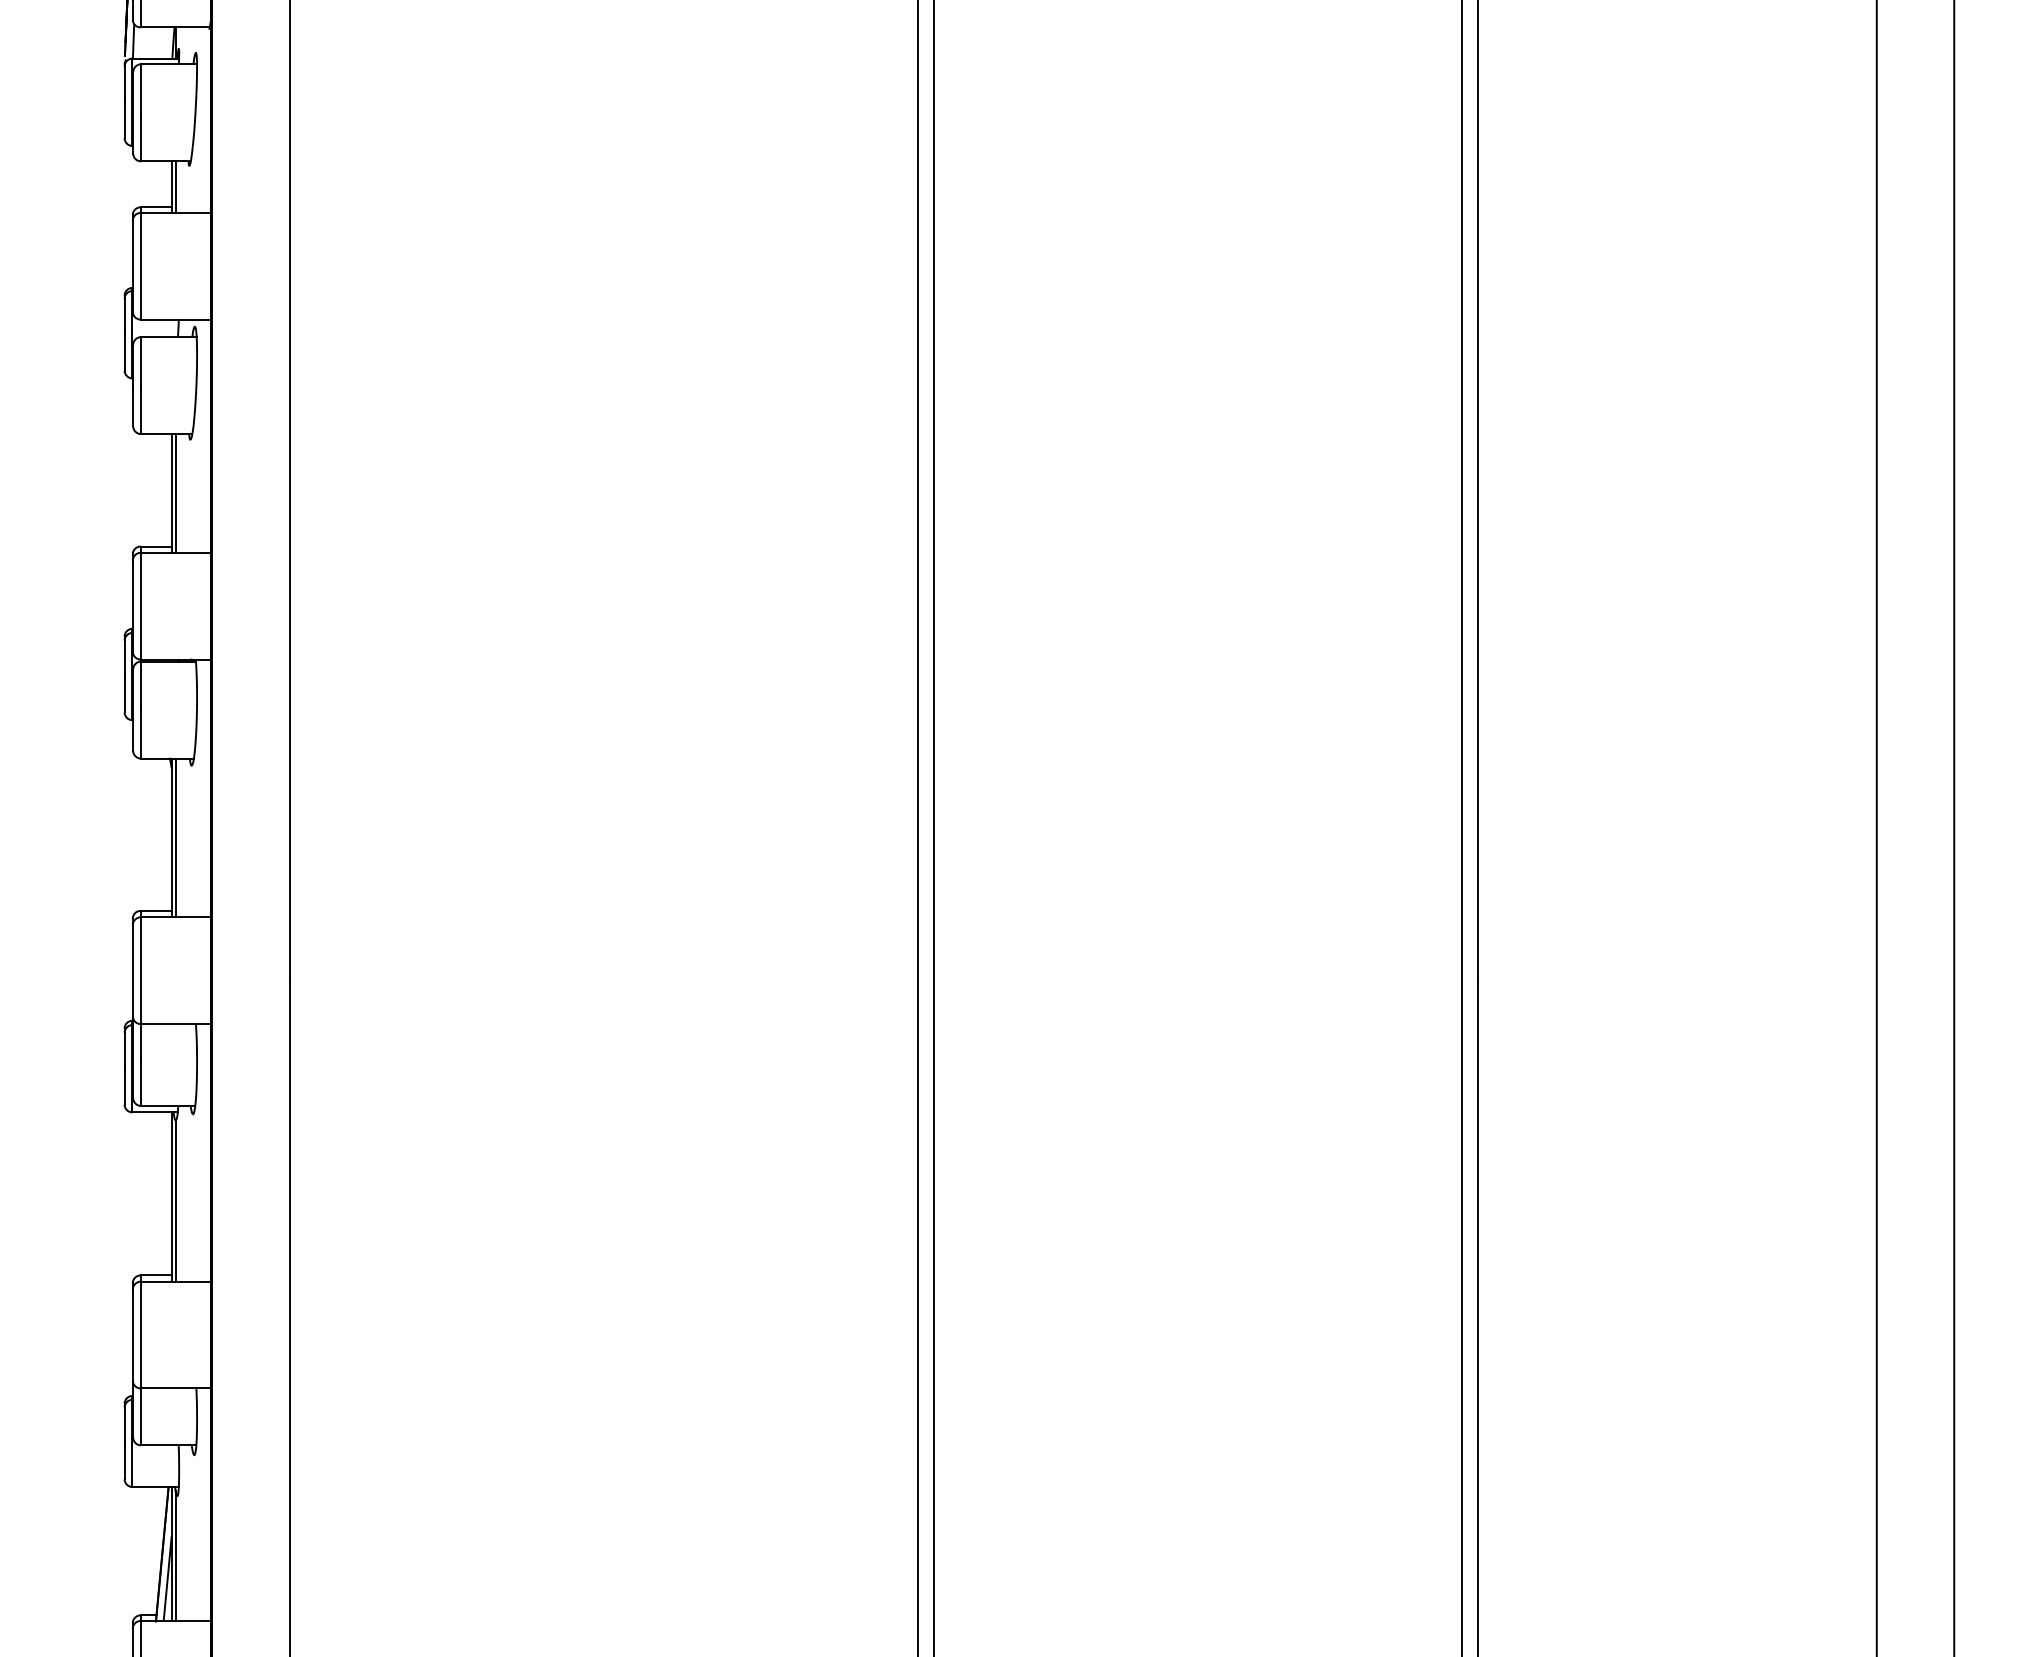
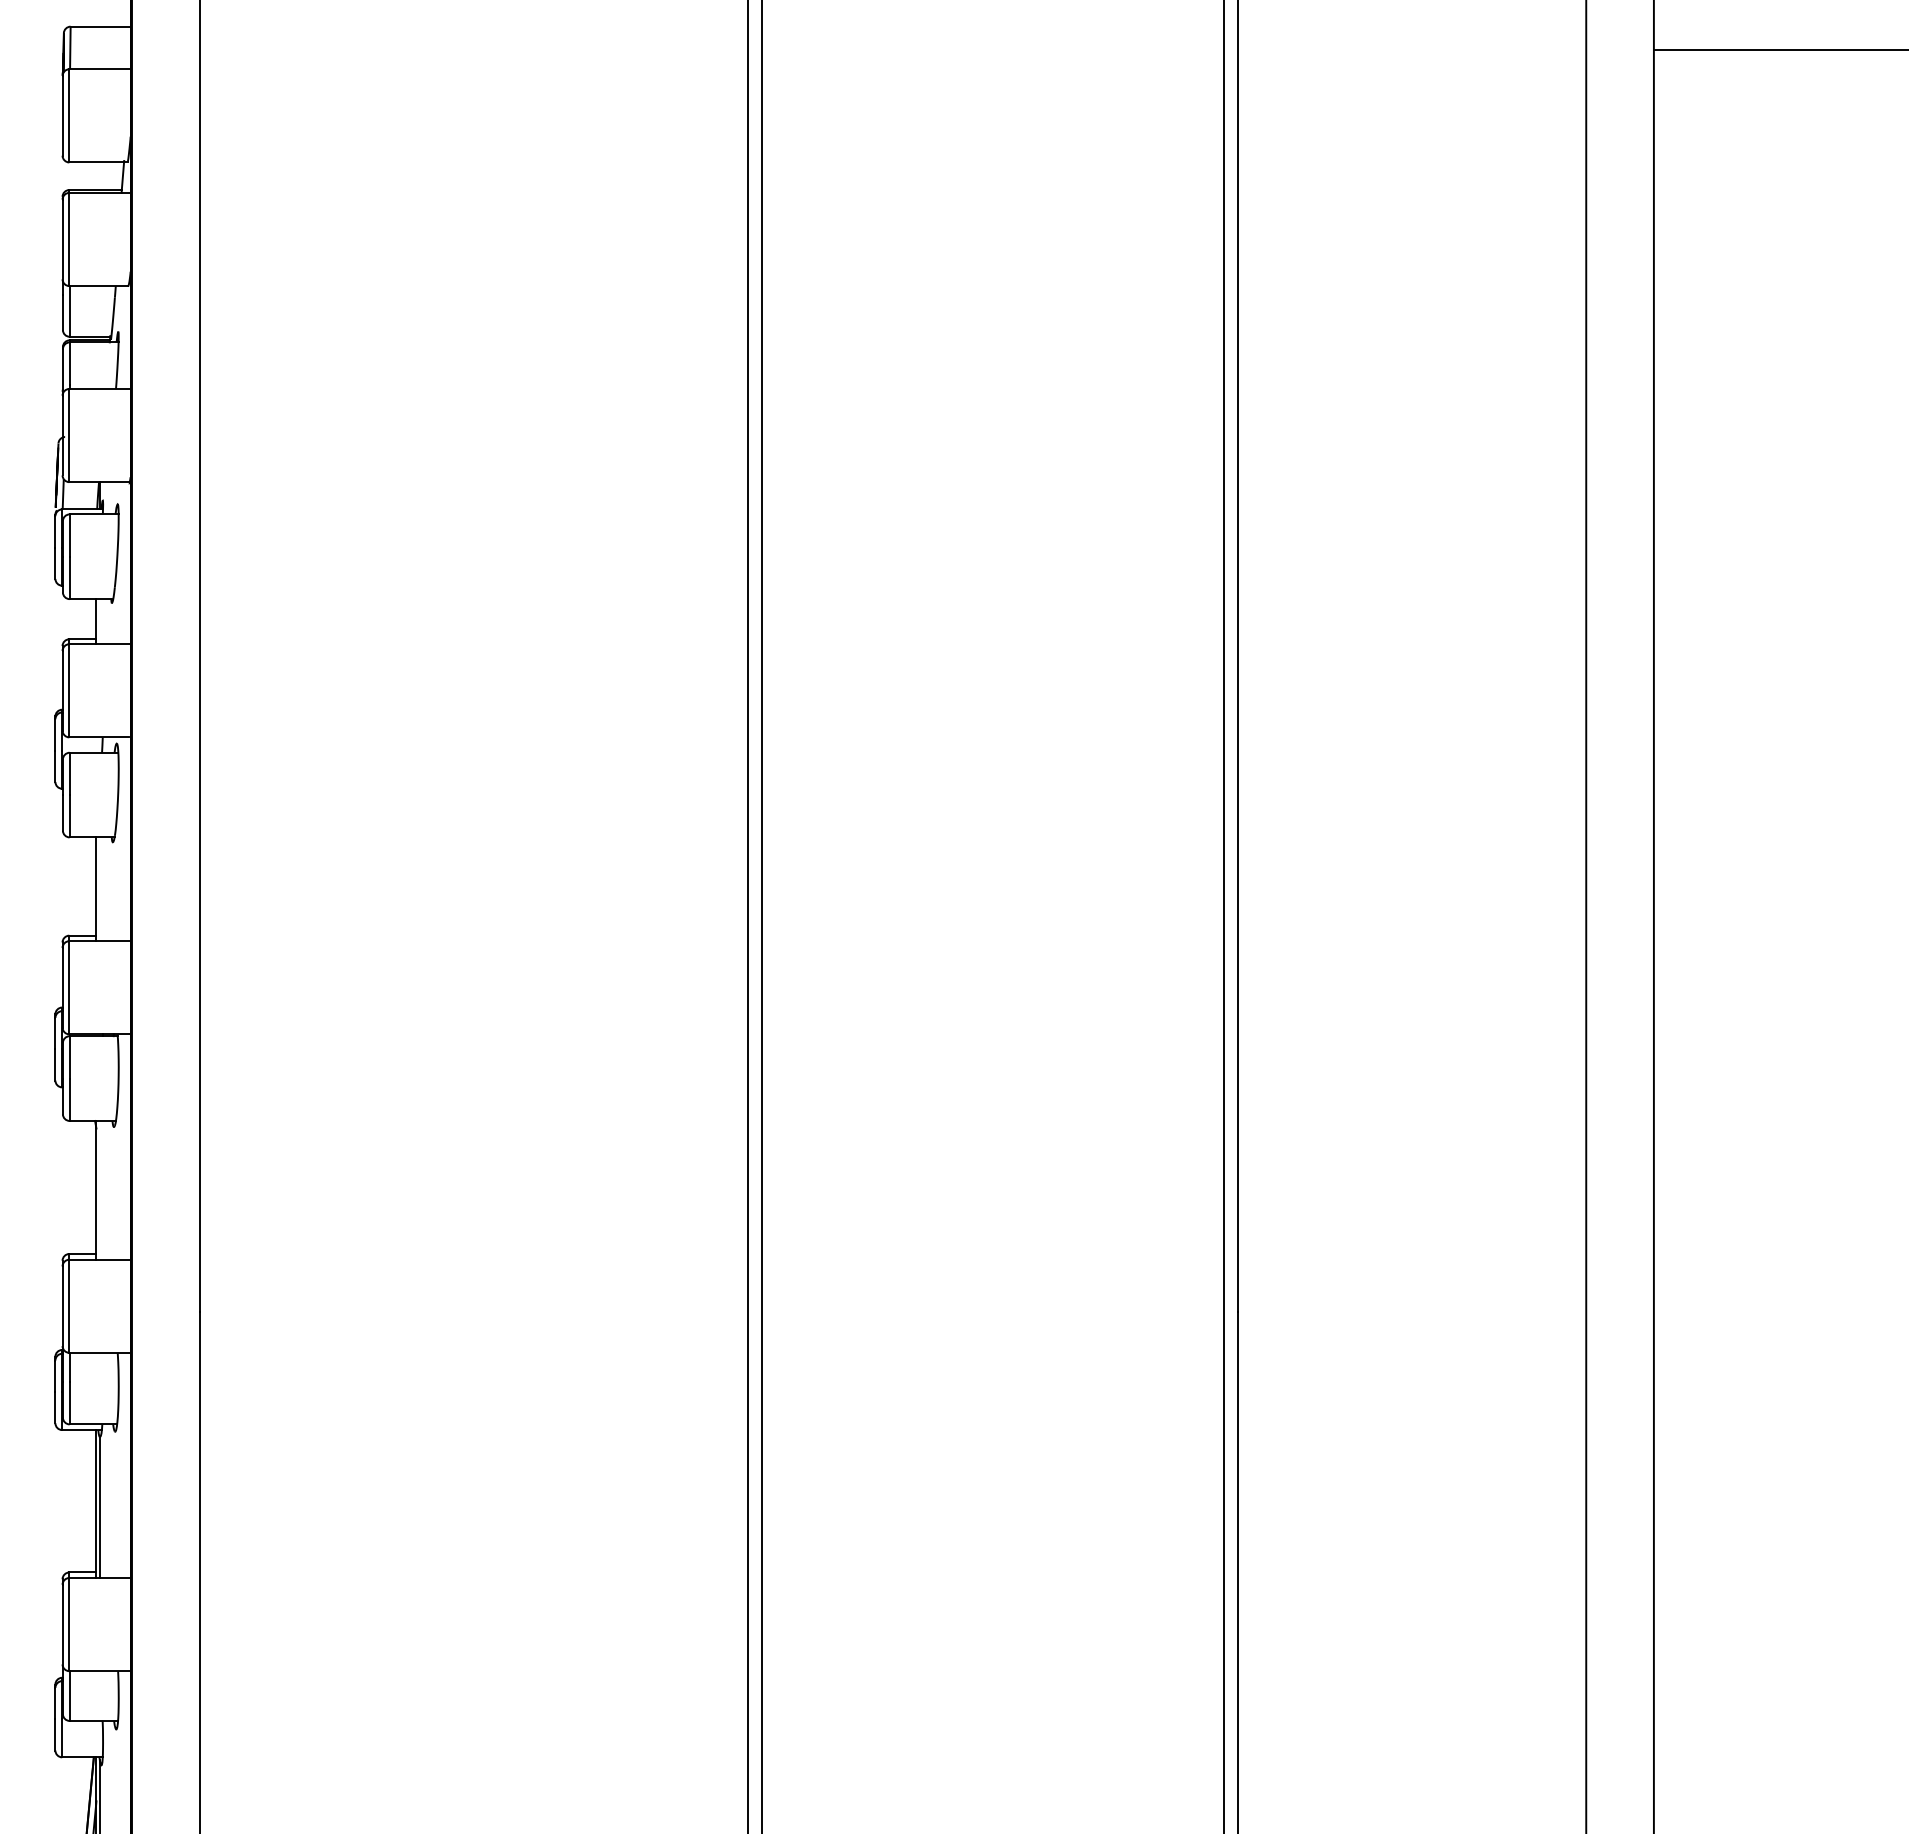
line: (175, 186) -> (99, 621), removed
line: (175, 493) -> (99, 889), removed
line: (175, 837) -> (99, 1189), removed

